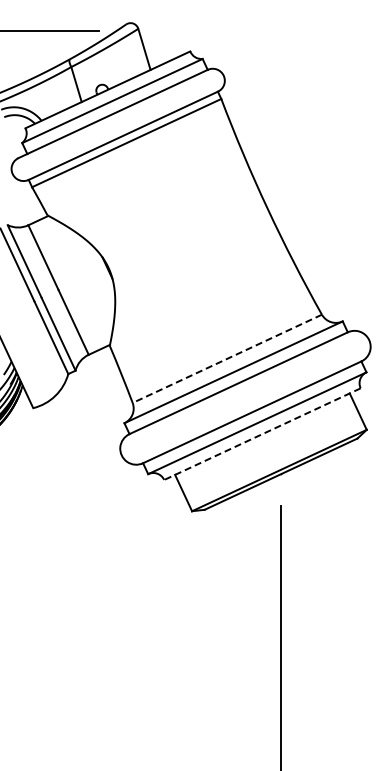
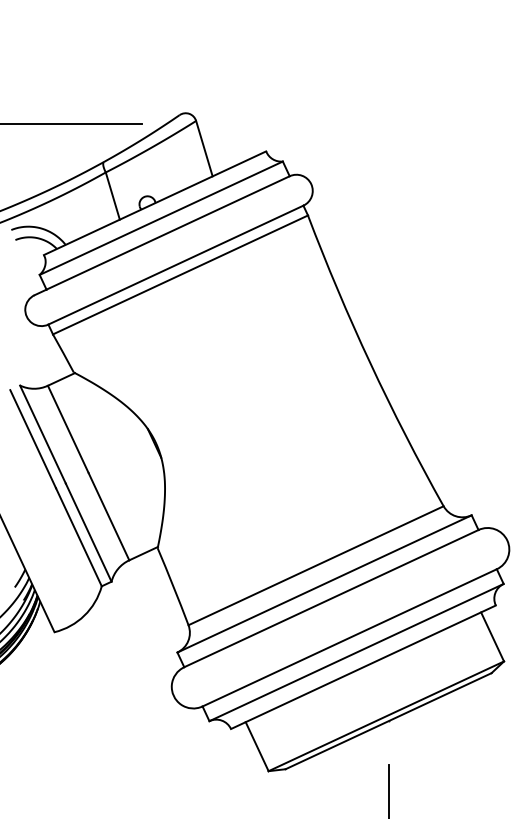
line: (226, 359) -> (314, 566), dashed -> solid
line: (261, 434) -> (362, 667), dashed -> solid

